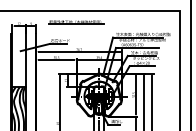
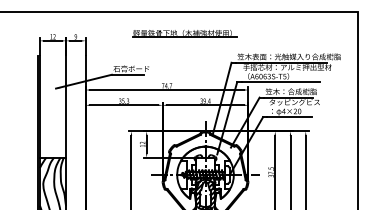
line: (75, 22) -> (182, 34), moved

